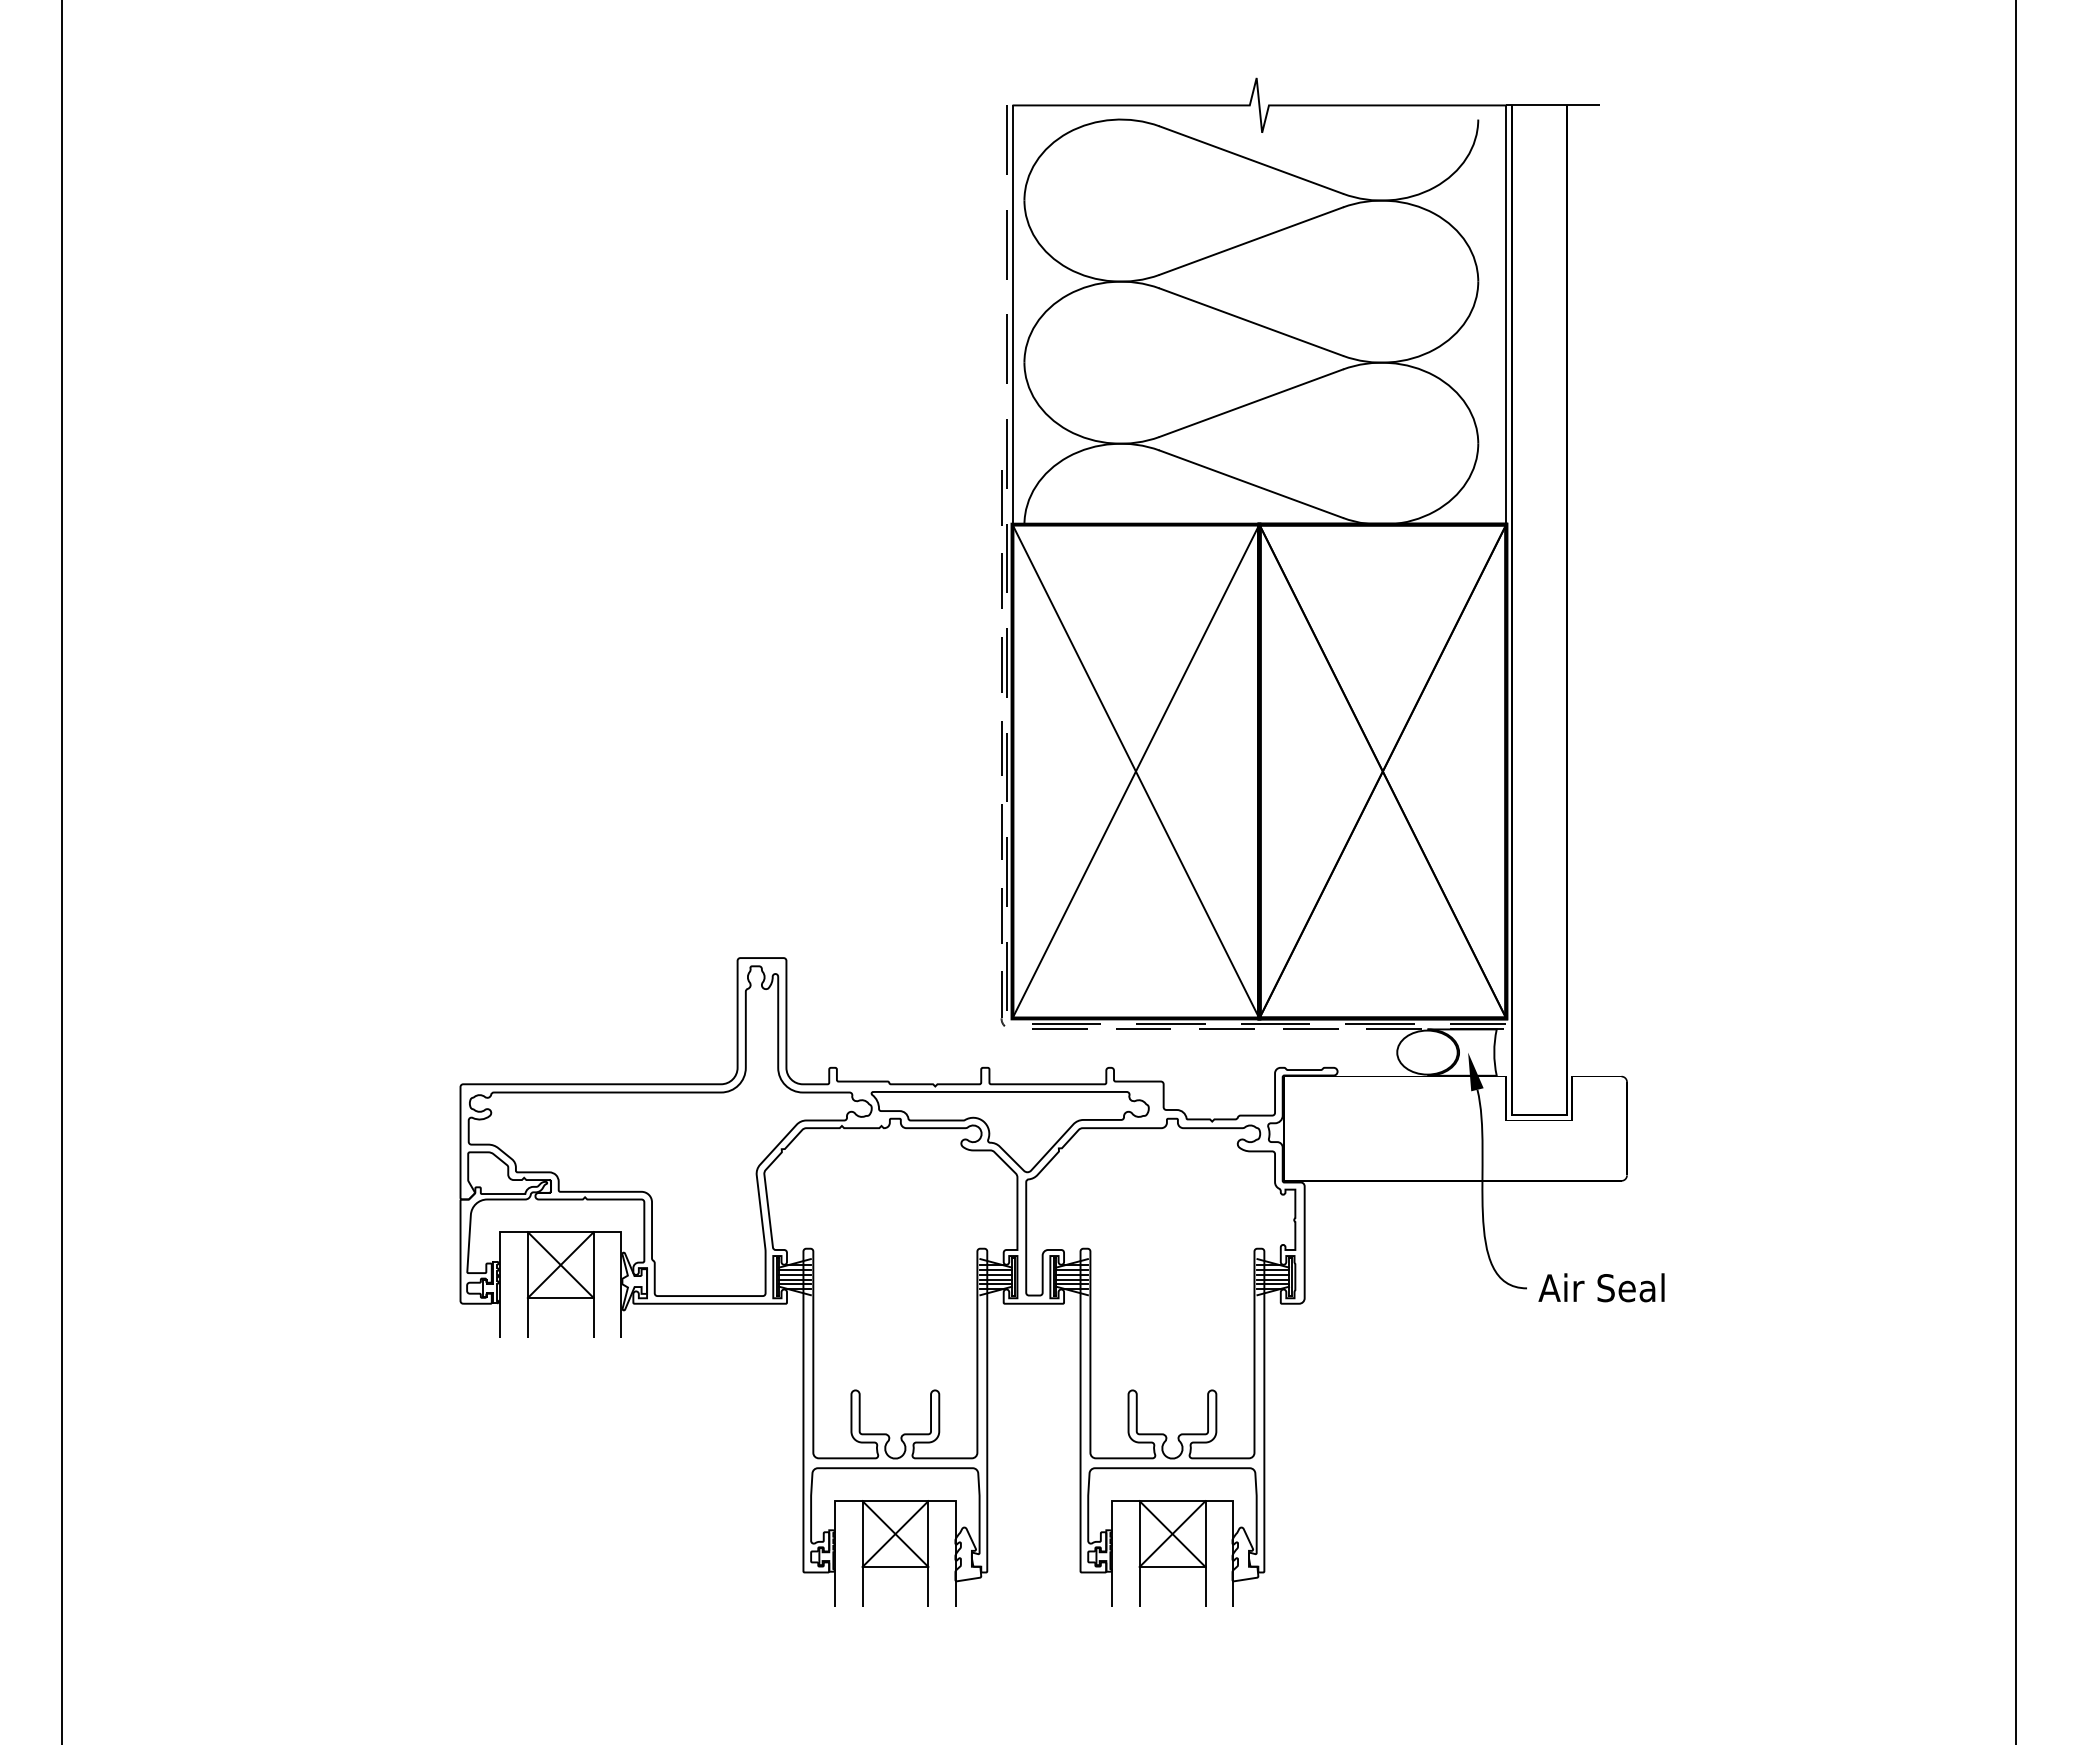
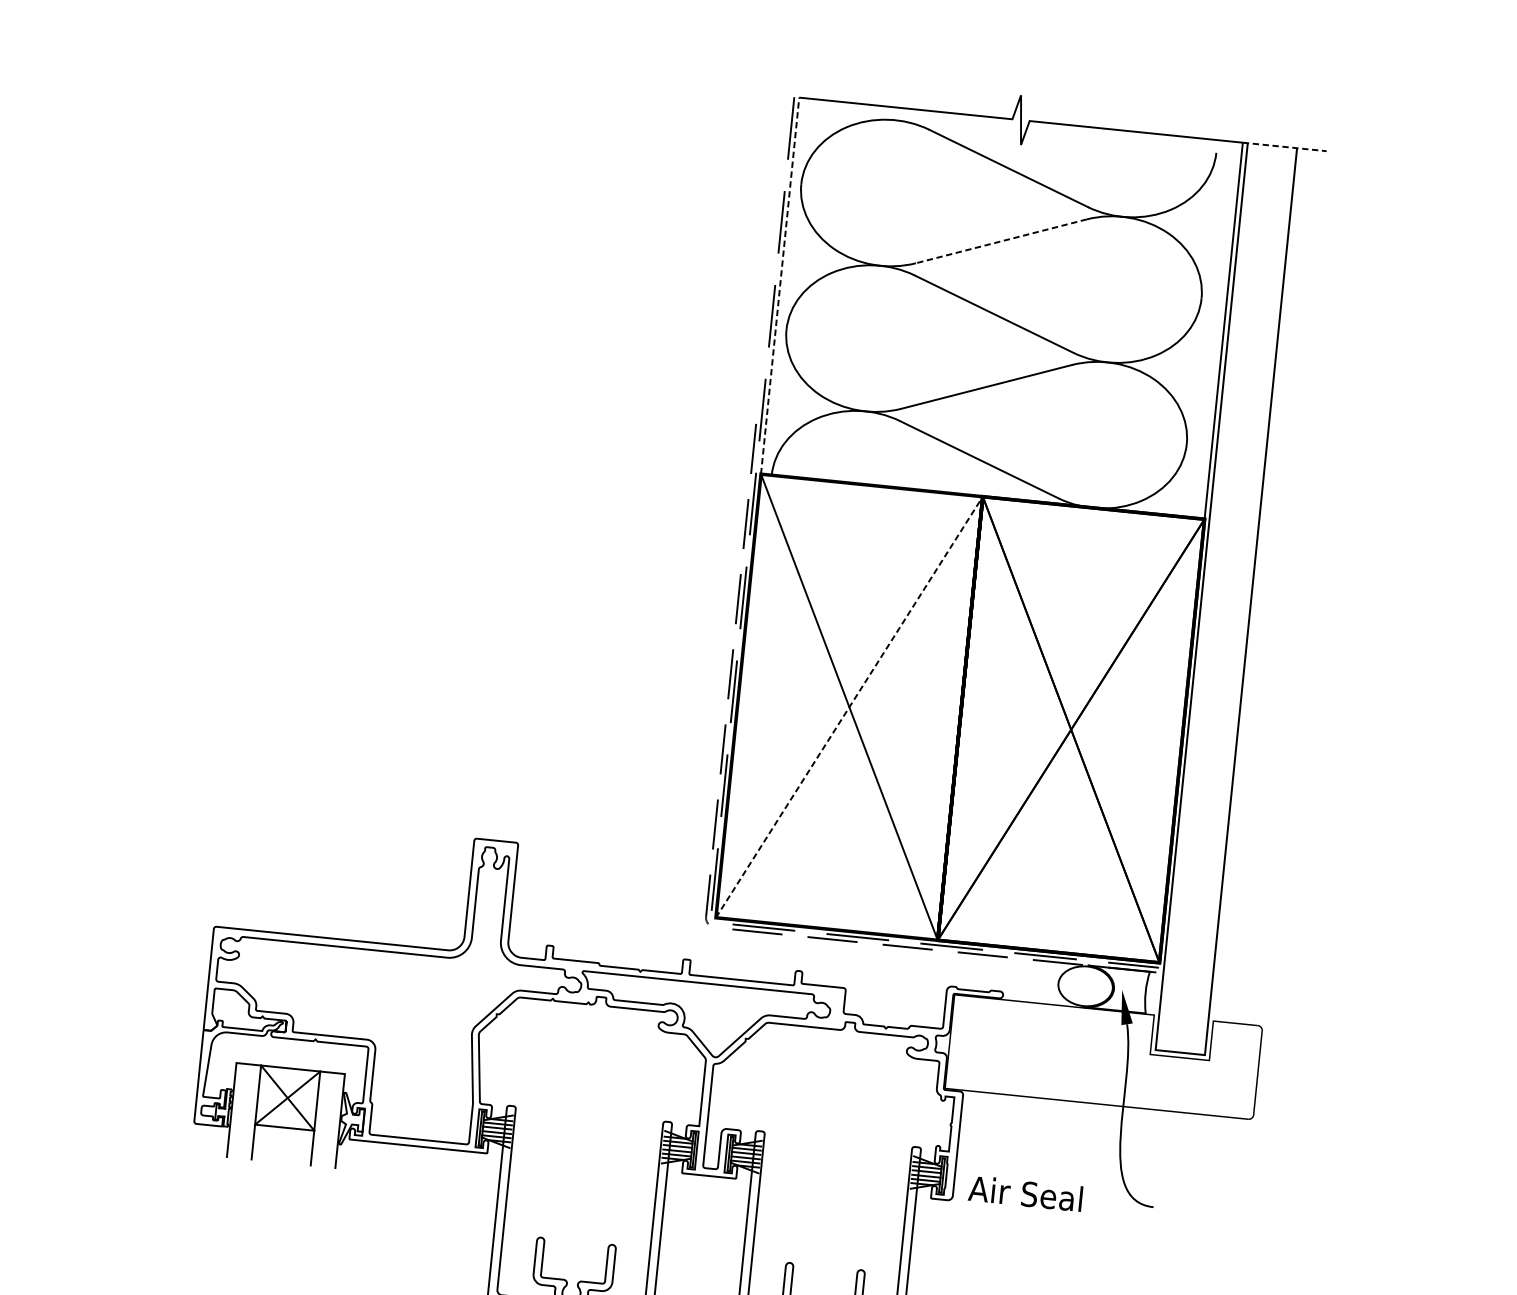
line: (1552, 105) -> (1284, 146), solid -> dashed
line: (1251, 241) -> (1001, 241), solid -> dashed
line: (1012, 315) -> (780, 286), solid -> dashed
line: (1136, 771) -> (849, 707), solid -> dashed
text: (1601, 1287) -> (1025, 1193), moved

